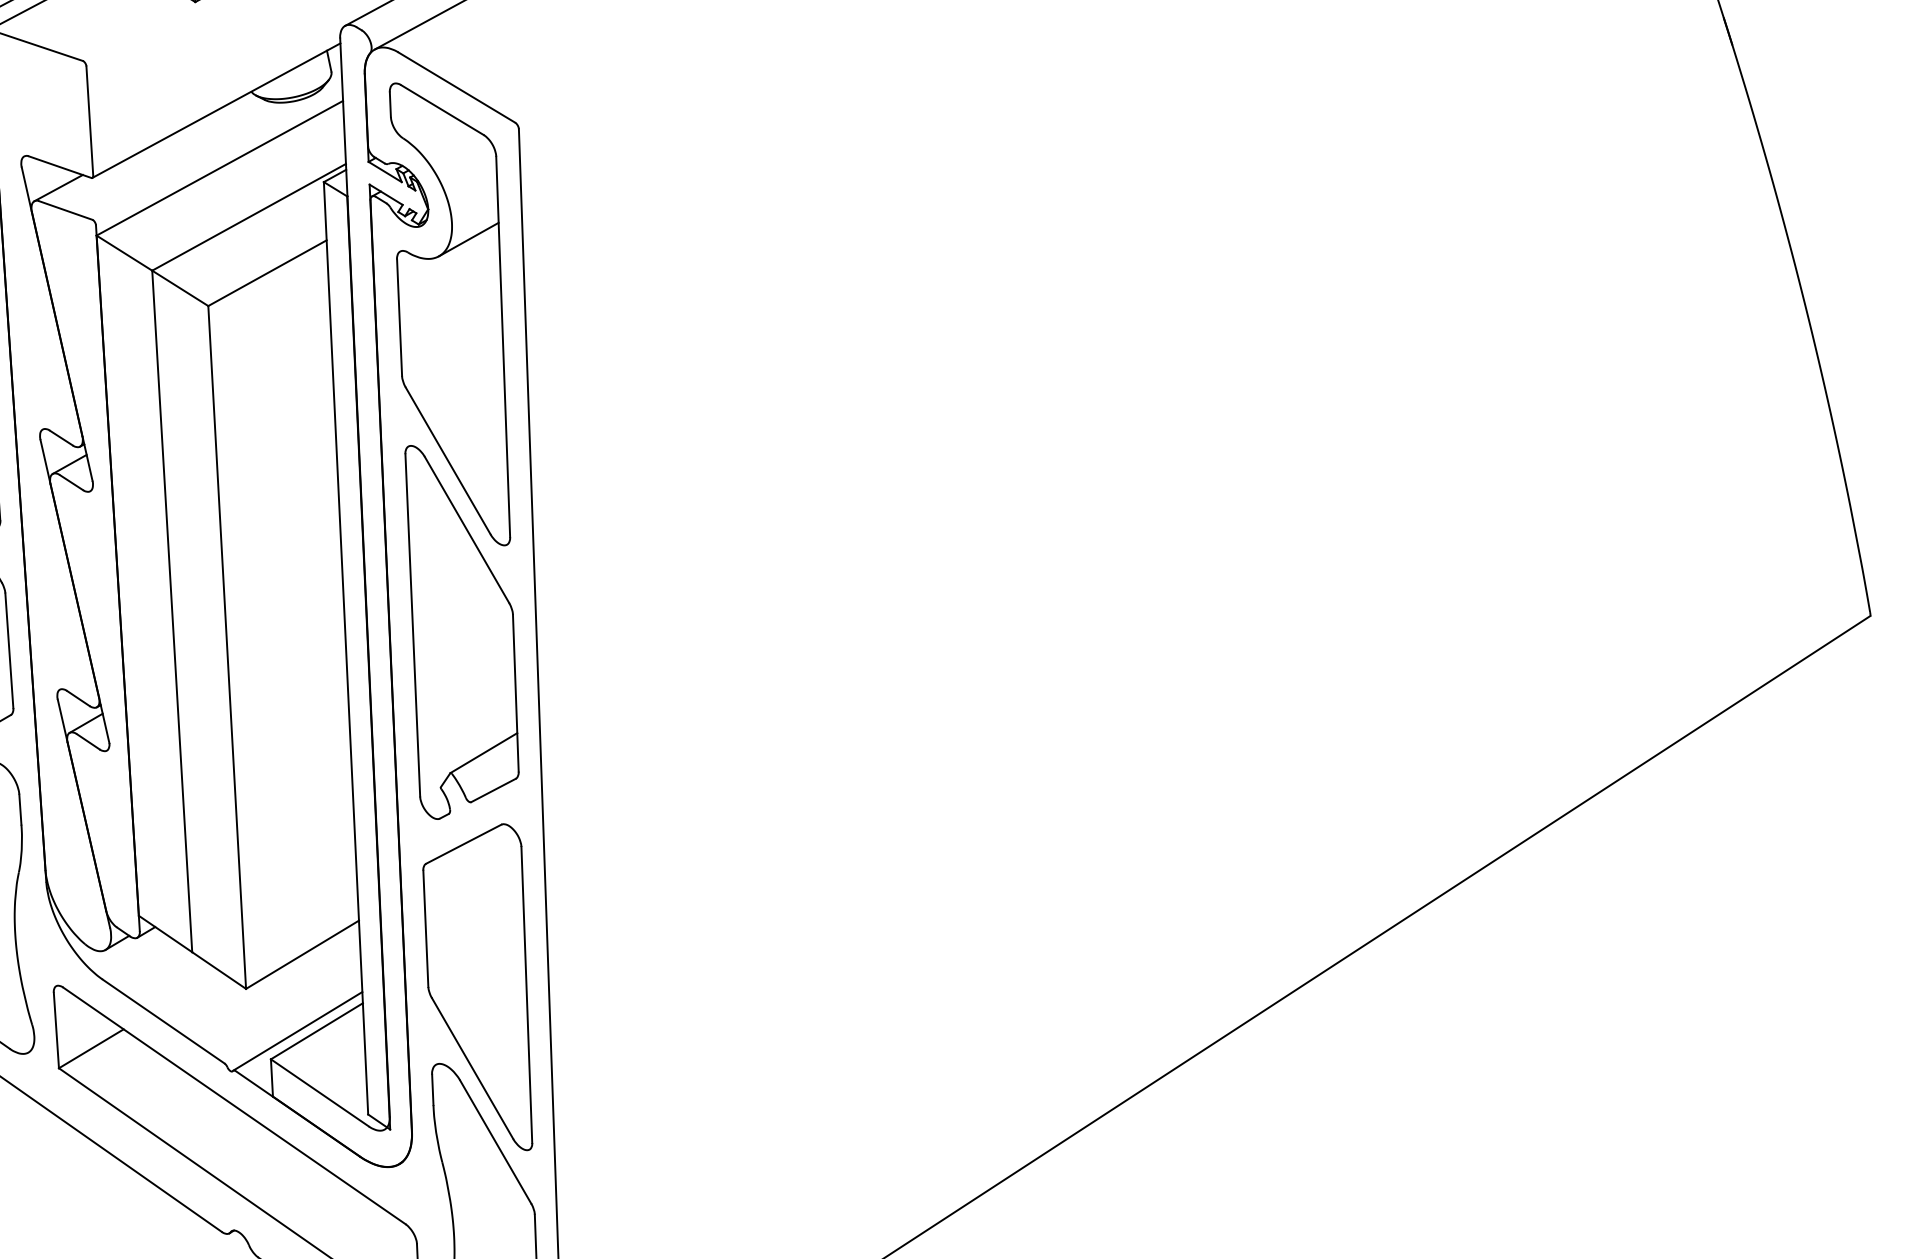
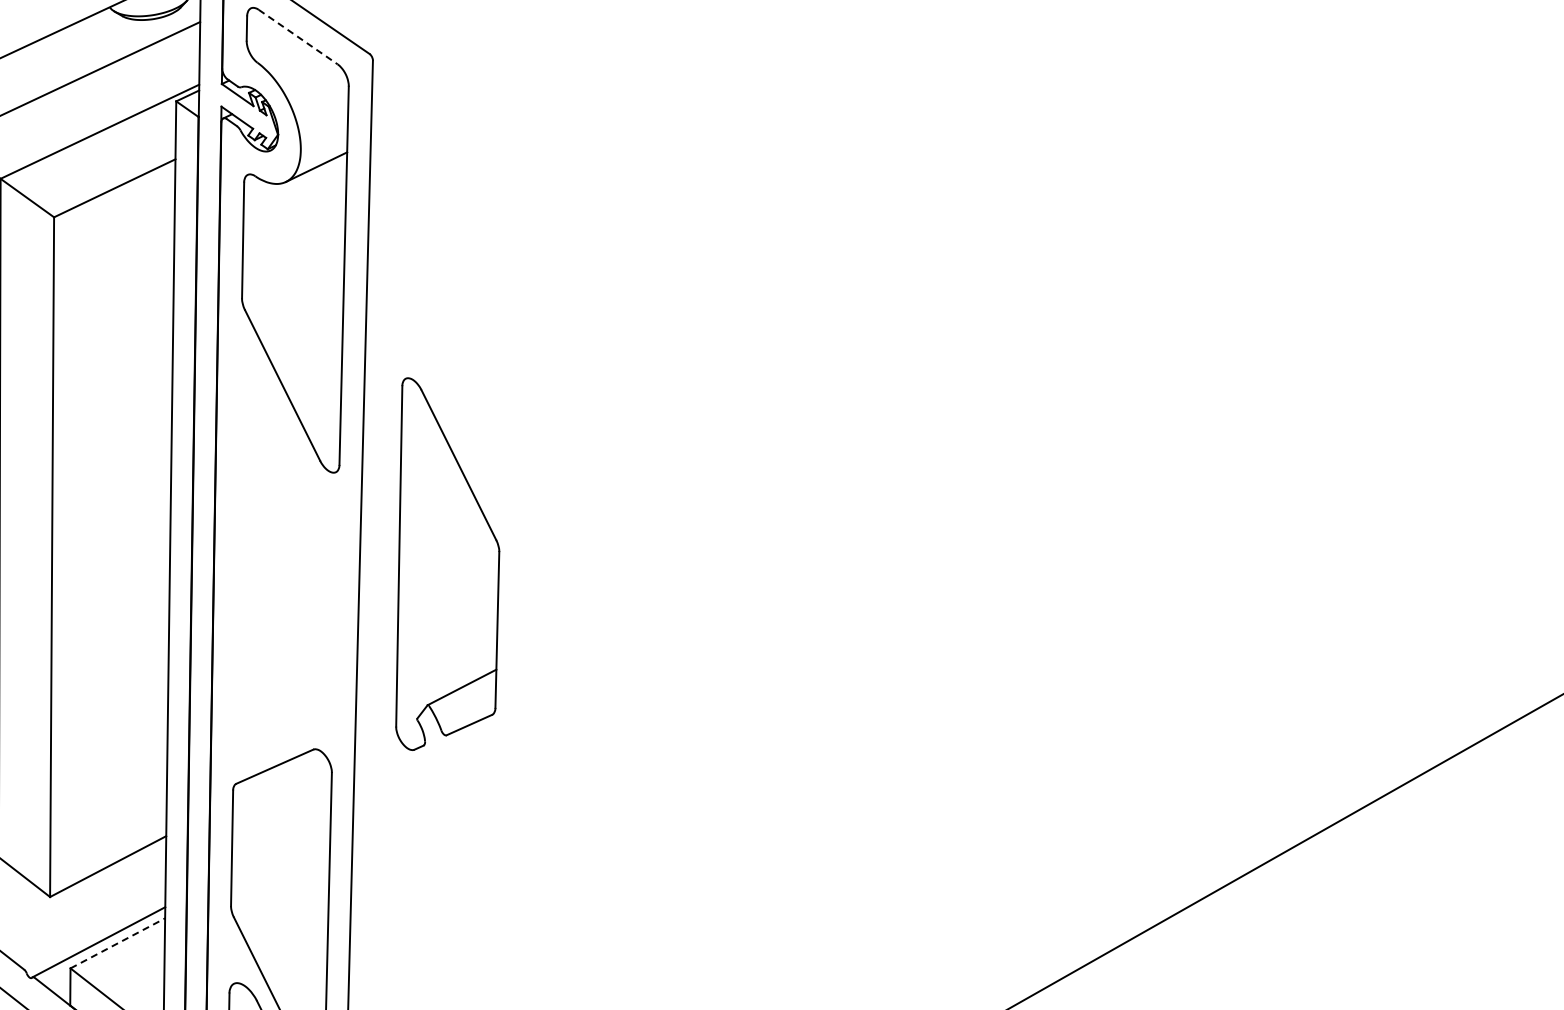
line: (442, 110) -> (298, 37), solid -> dashed
part: (461, 632) -> (447, 566), moved
line: (316, 1031) -> (117, 943), solid -> dashed

